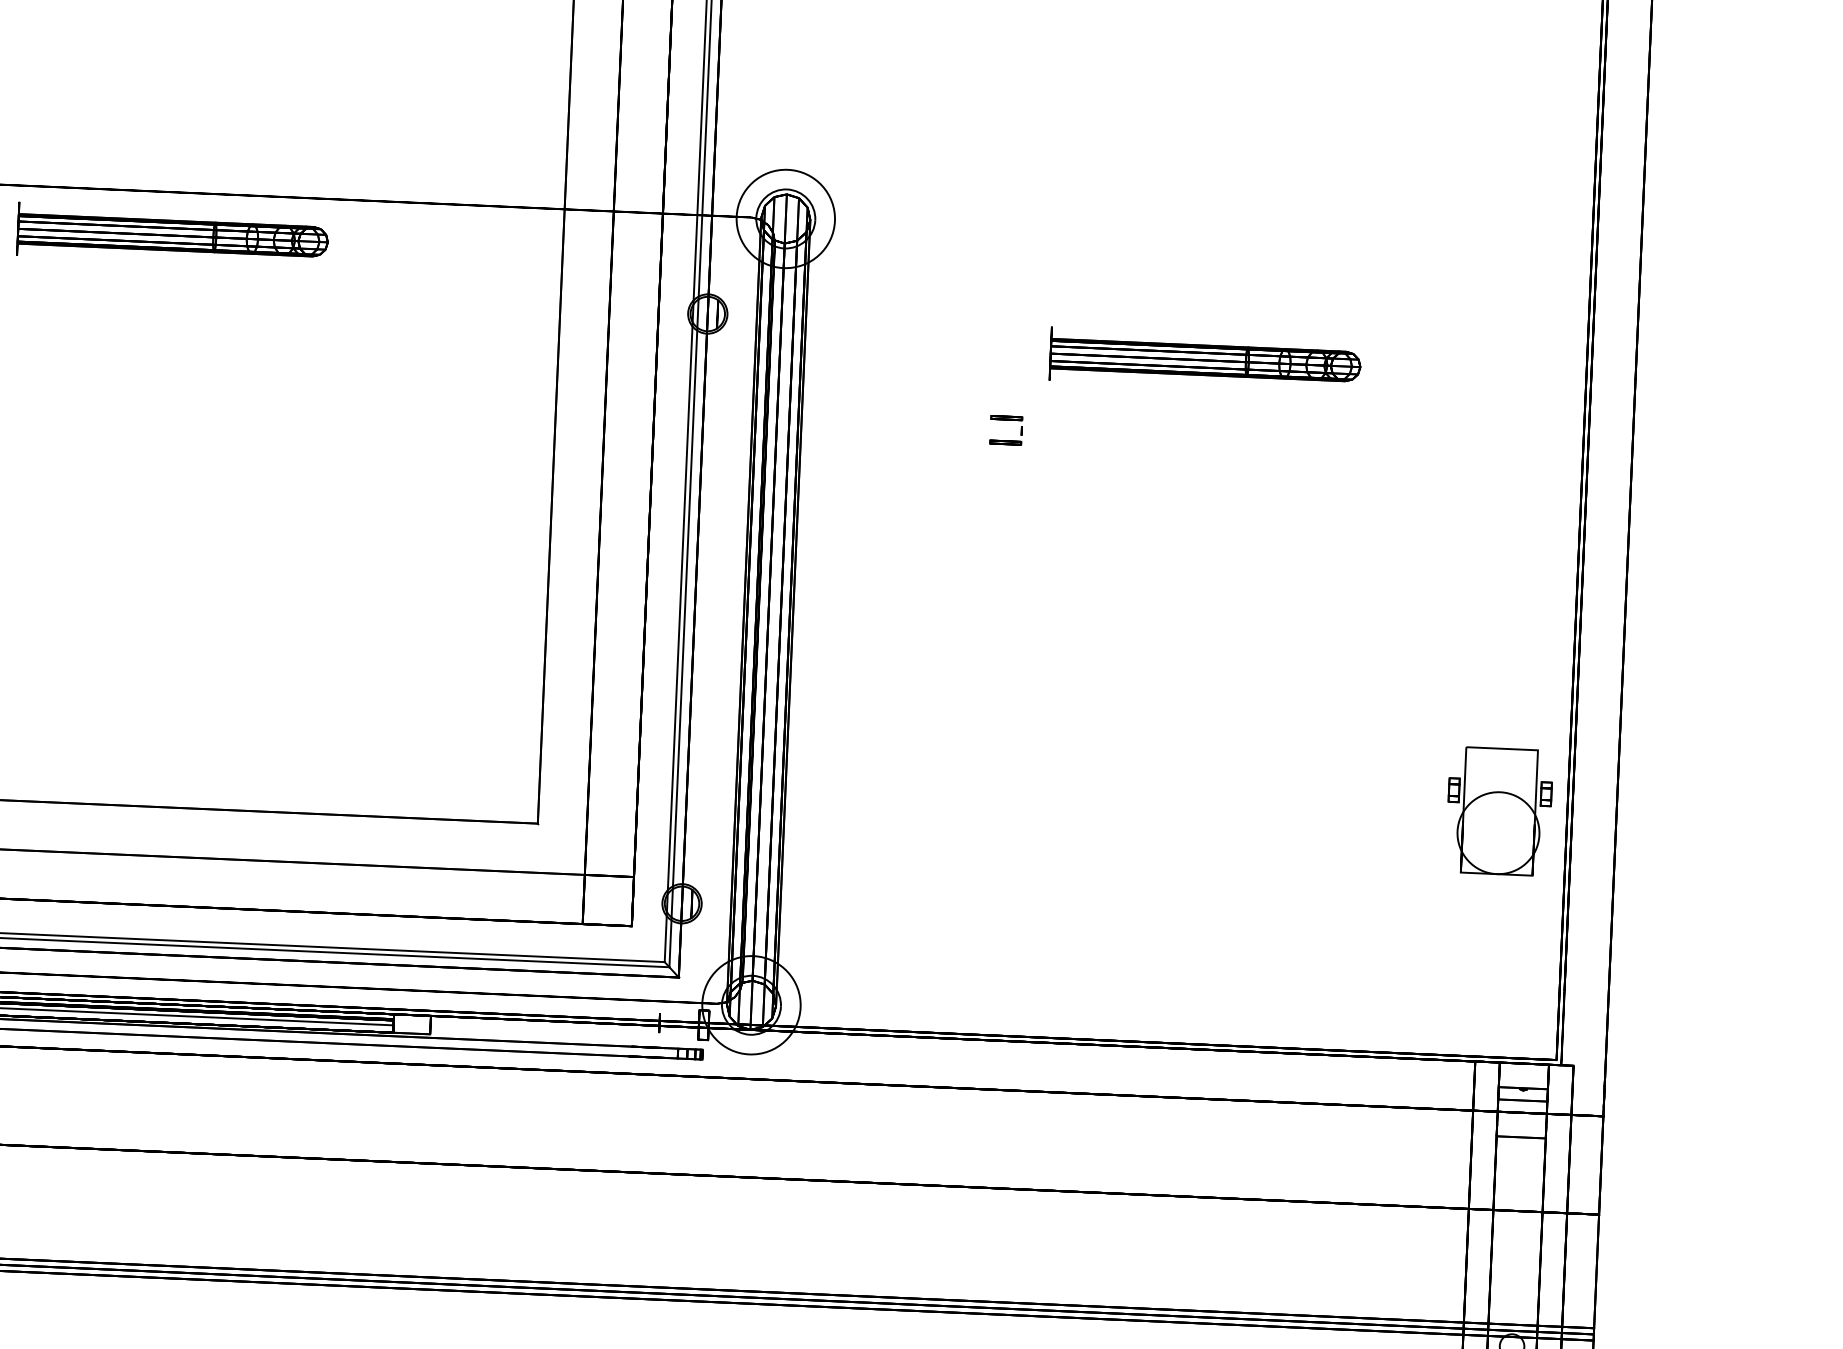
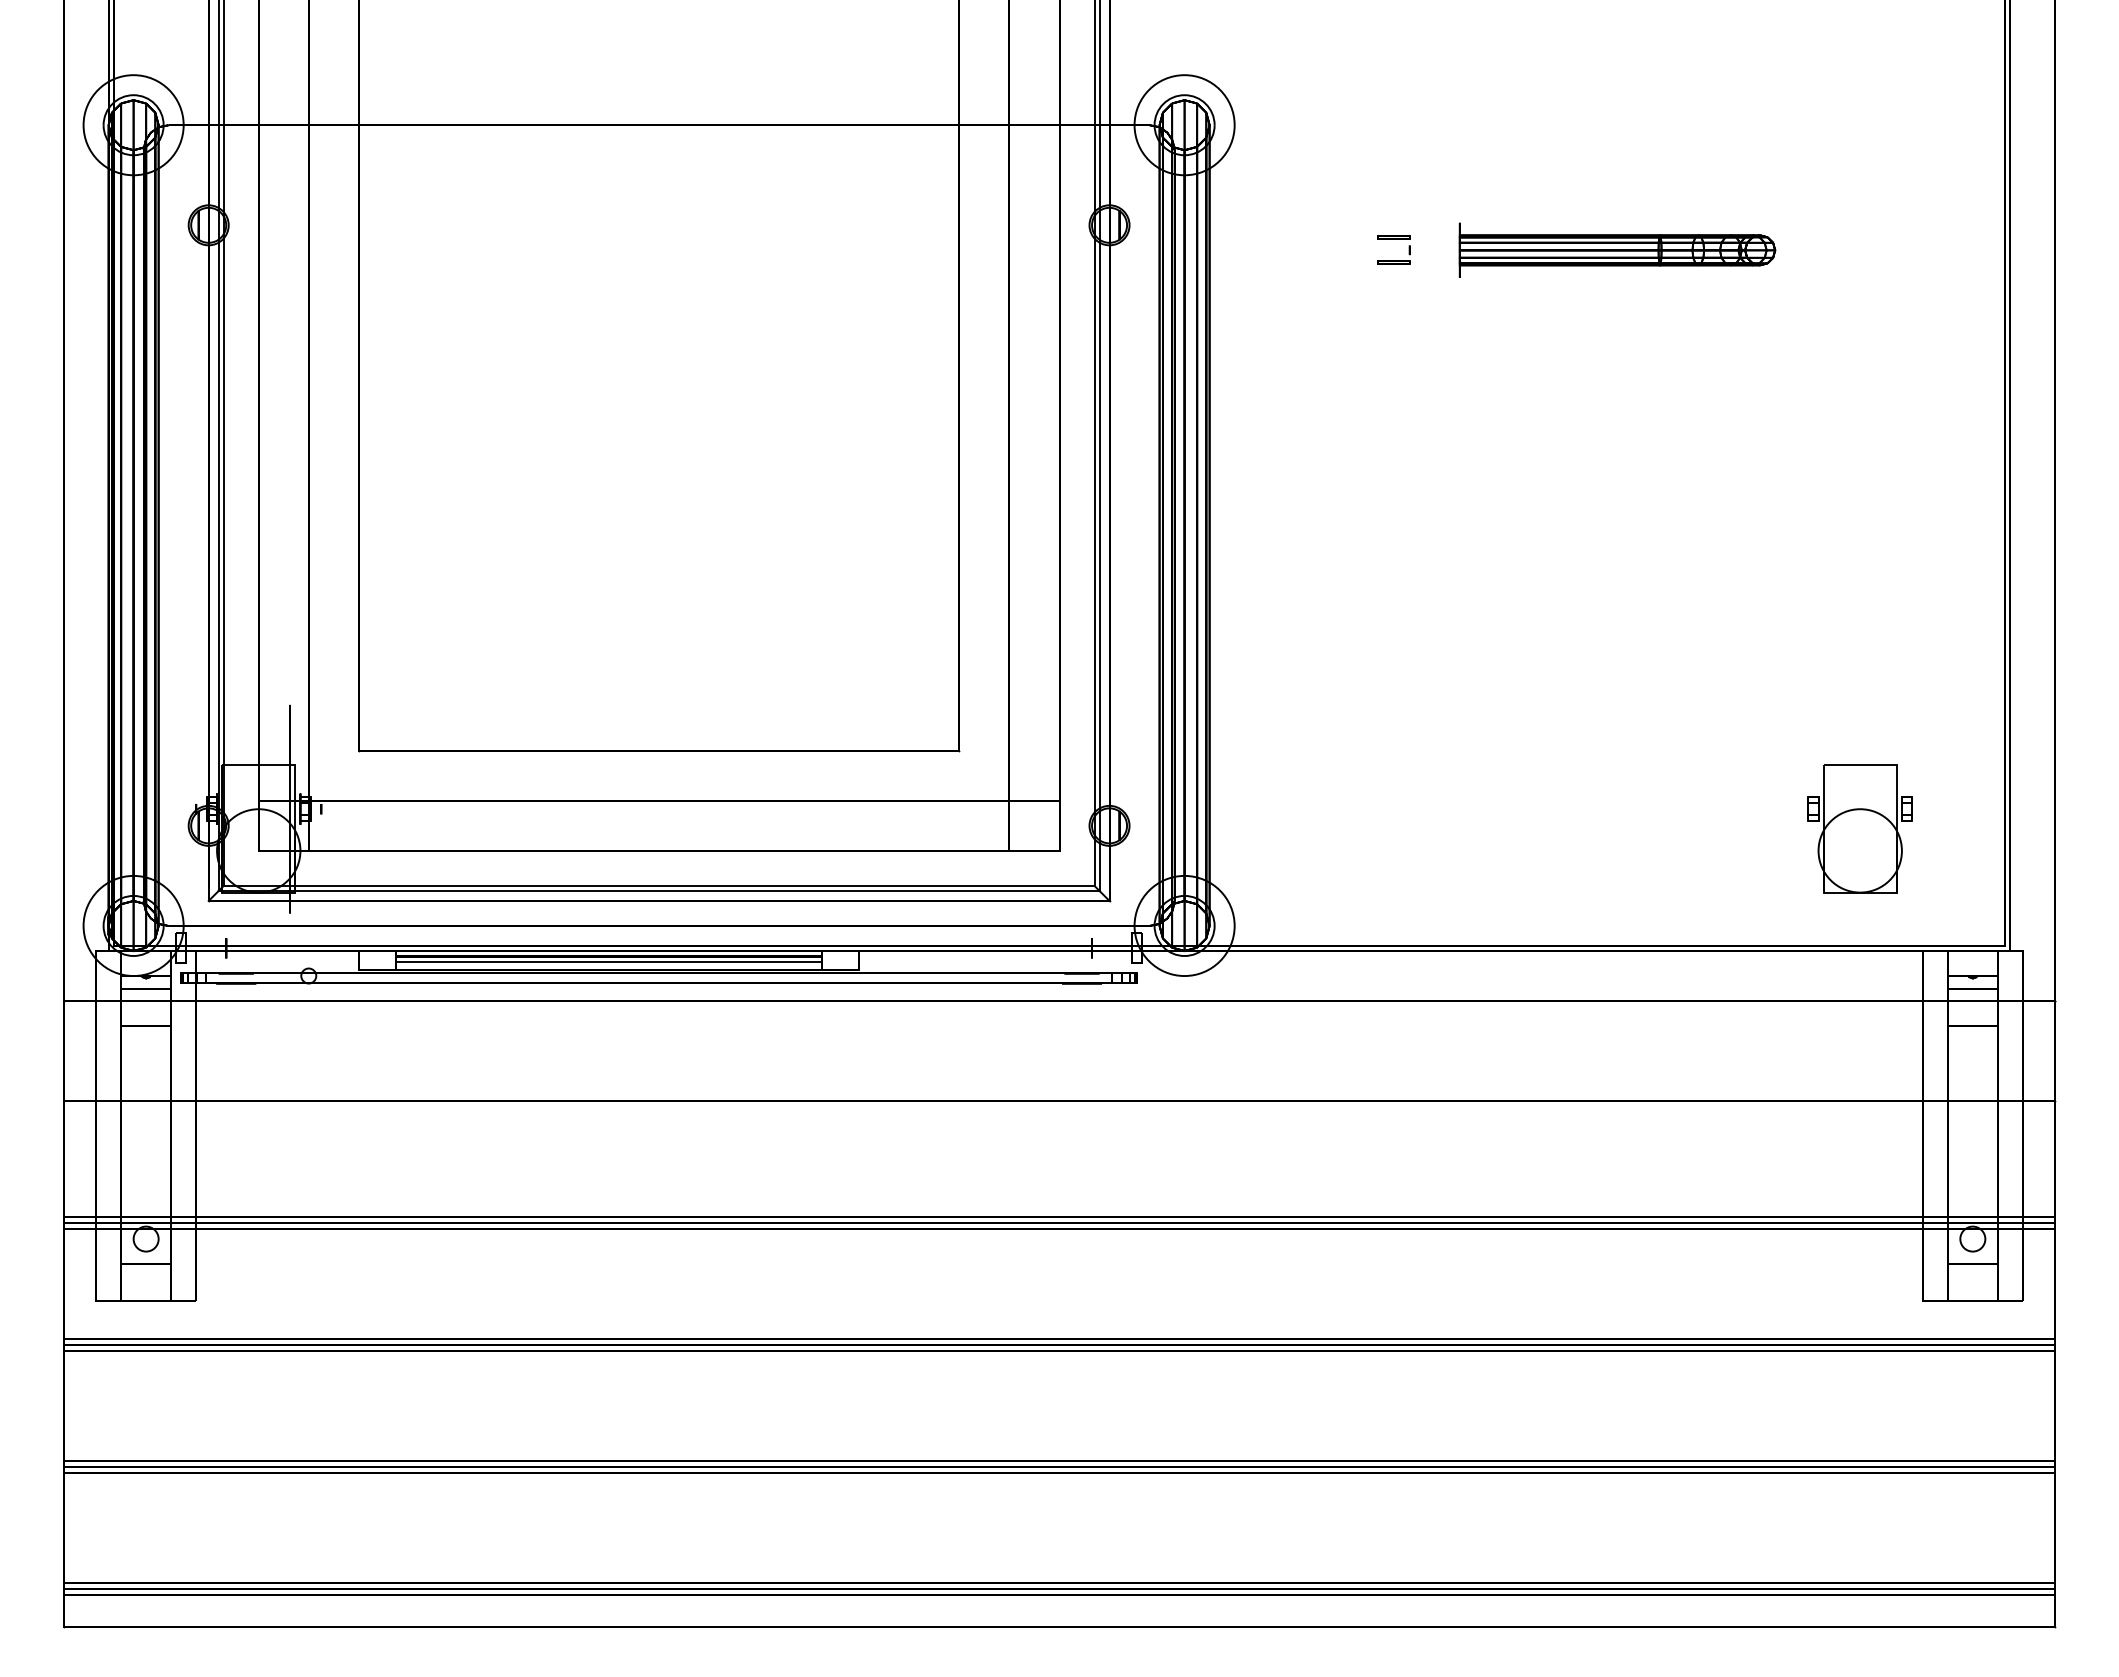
part: (173, 234) -> (562, 168), removed
part: (1006, 419) -> (1393, 239), moved
part: (1498, 811) -> (1859, 828), moved

